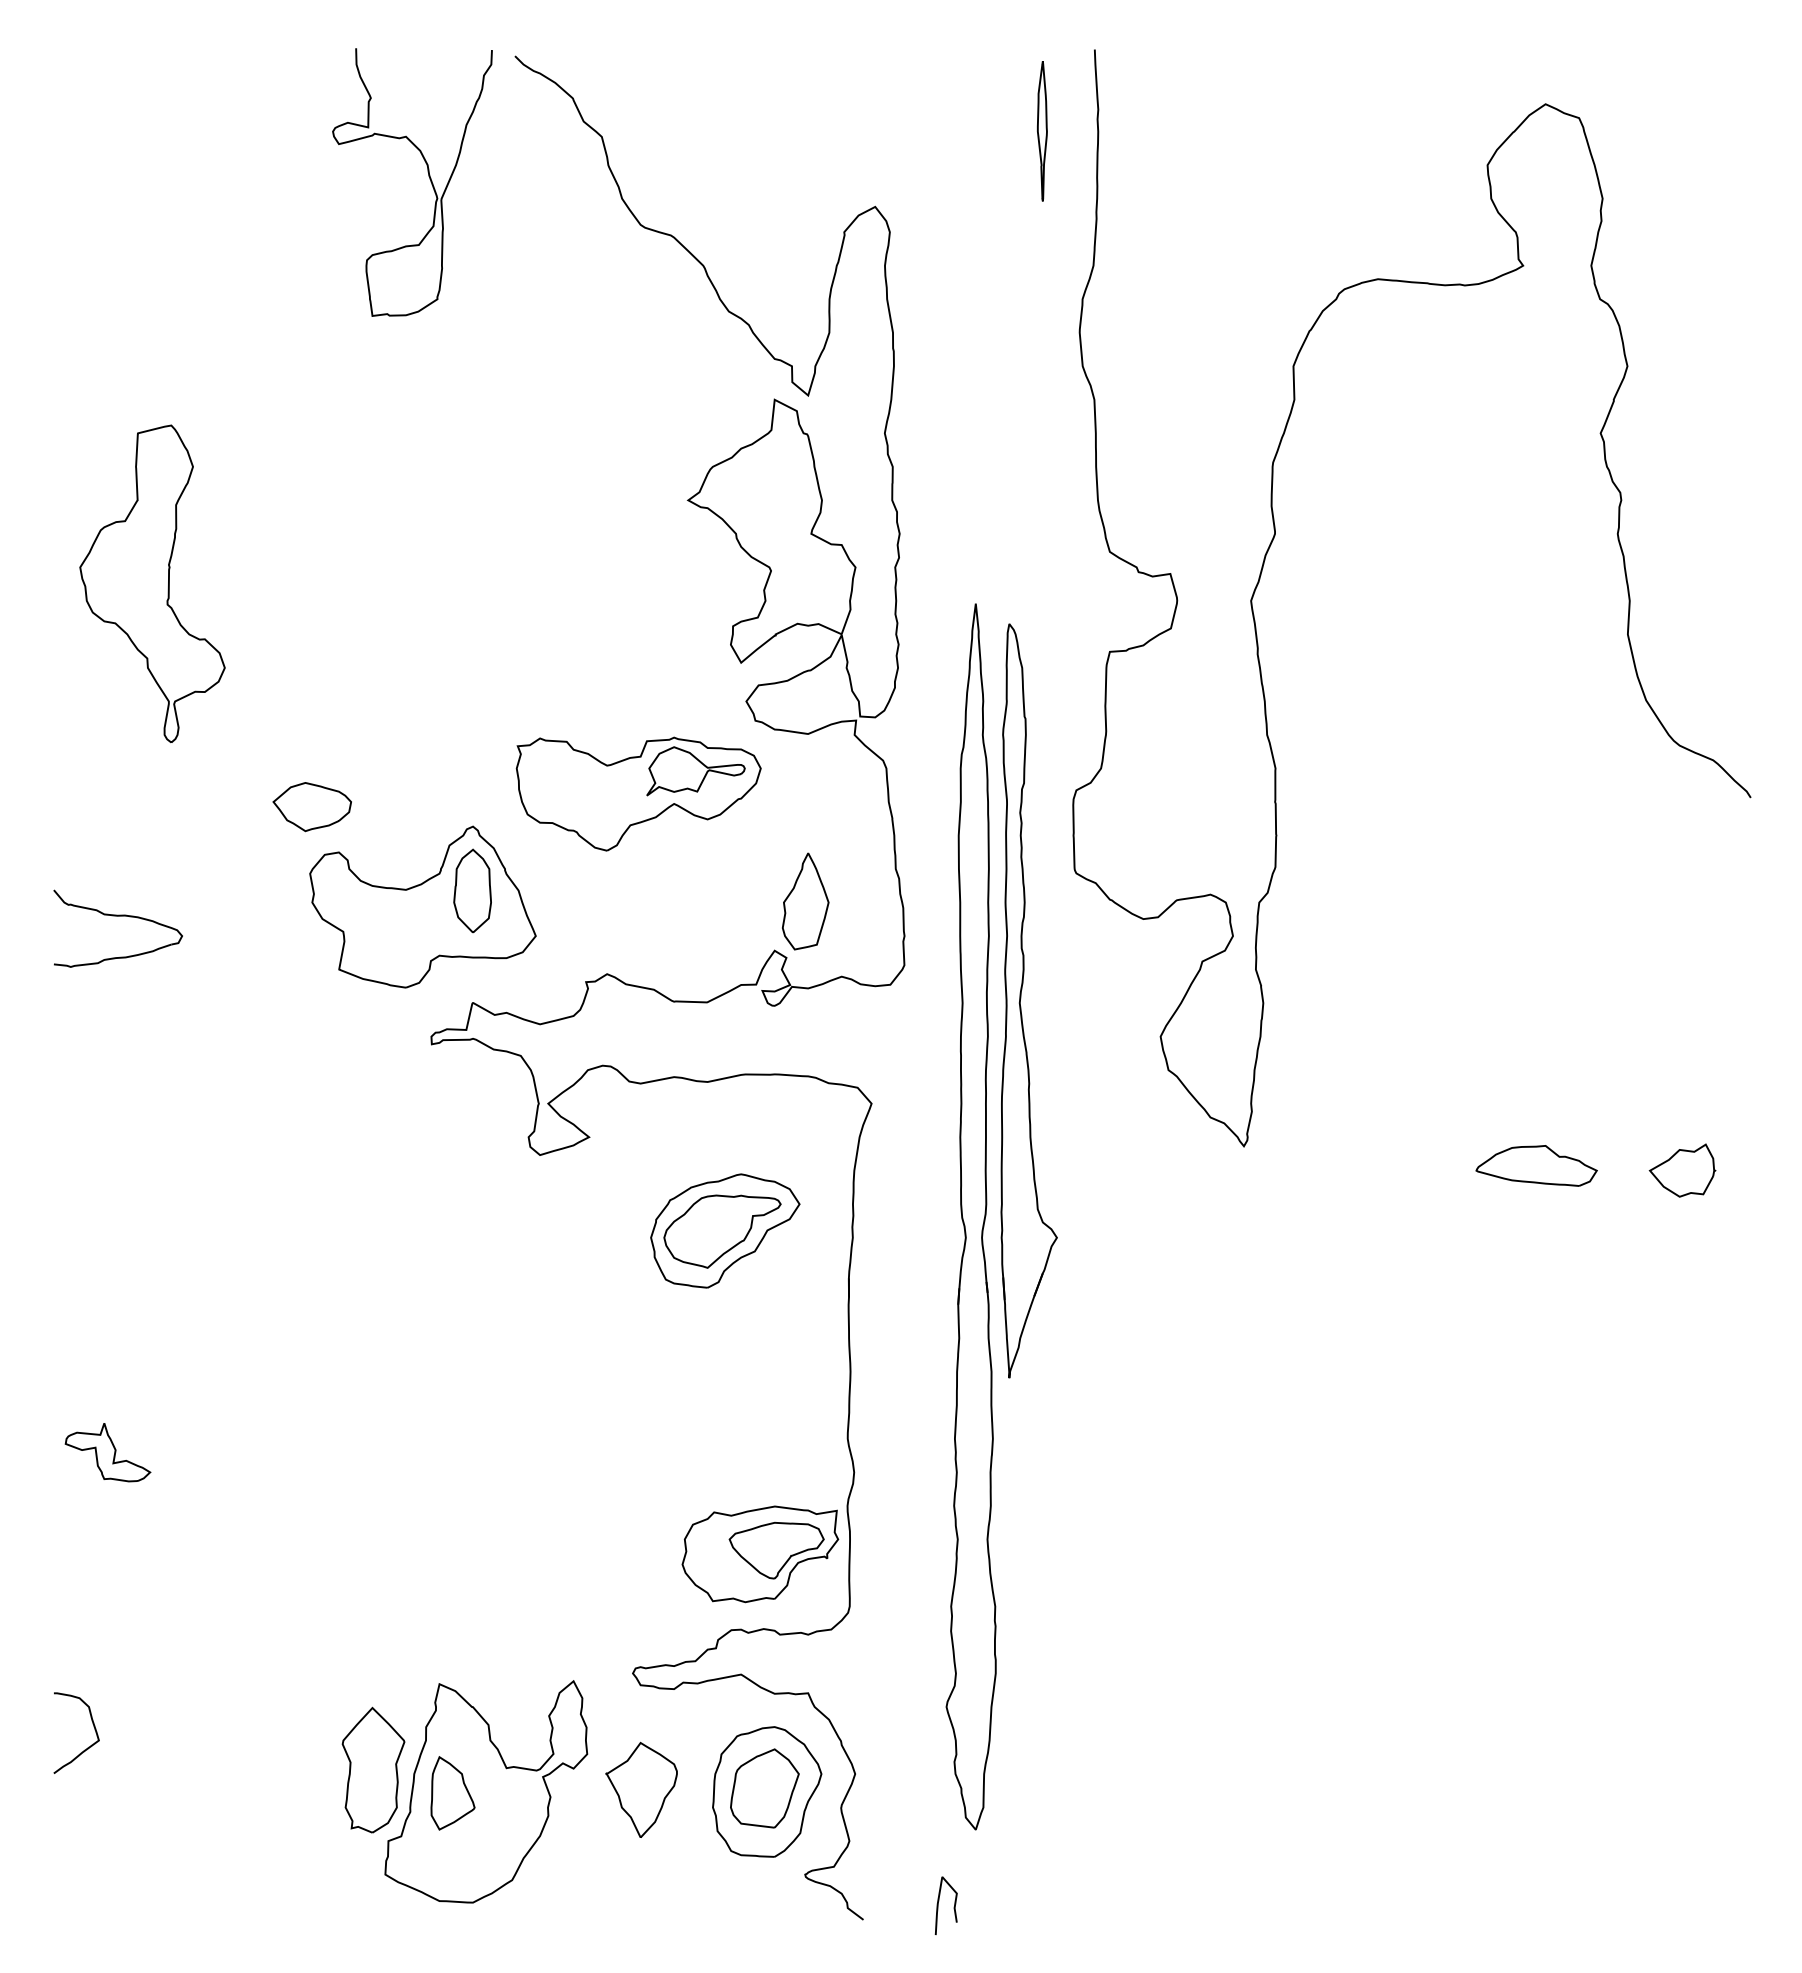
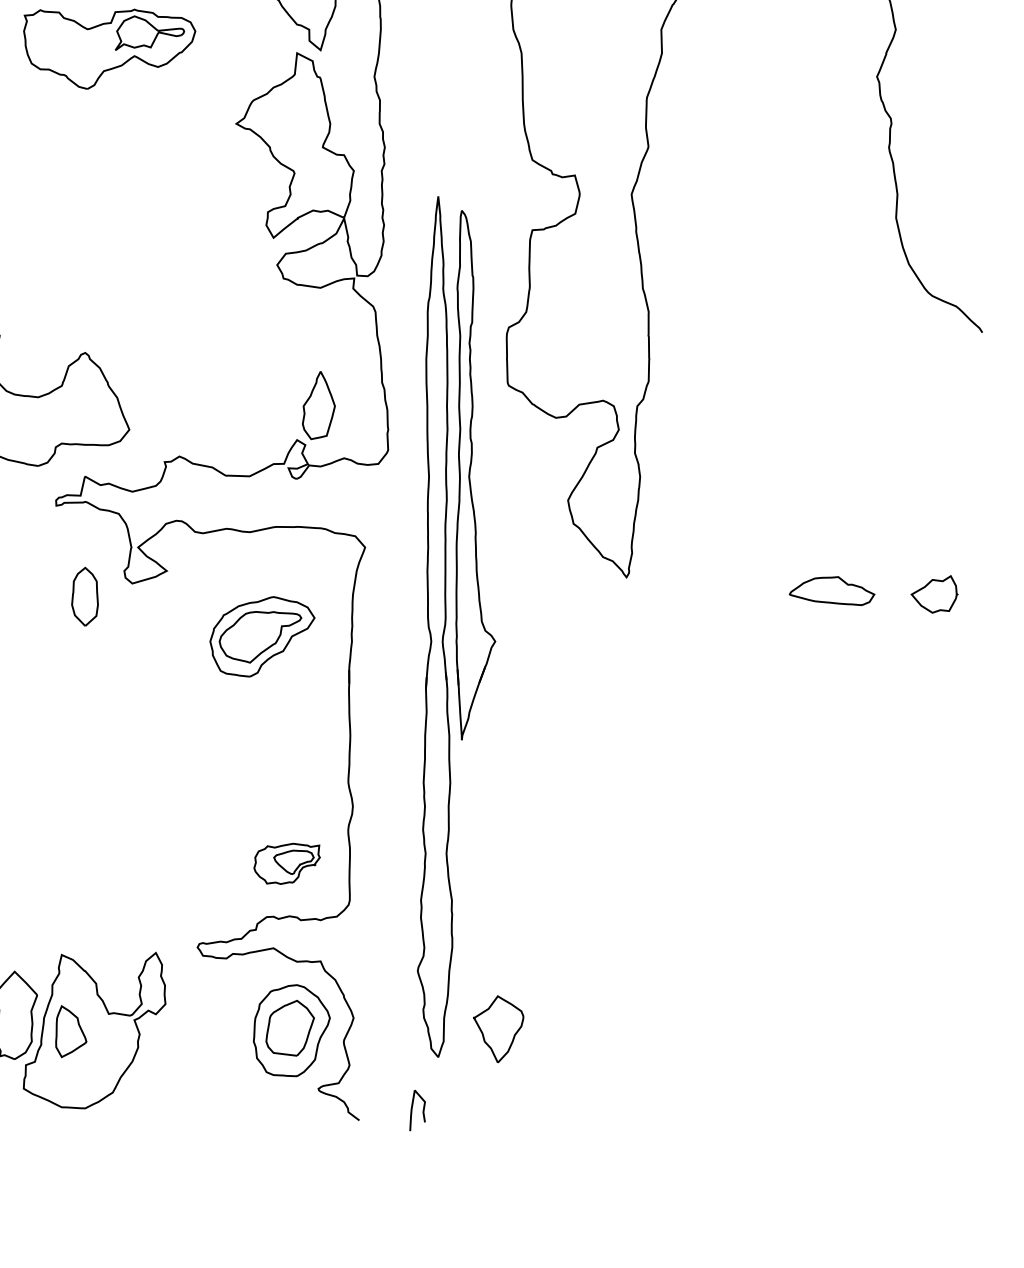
part: (638, 793) -> (109, 48), moved
part: (472, 890) -> (84, 596), moved
part: (760, 1554) -> (287, 863), size x0.6
part: (641, 1789) -> (498, 1028), moved

